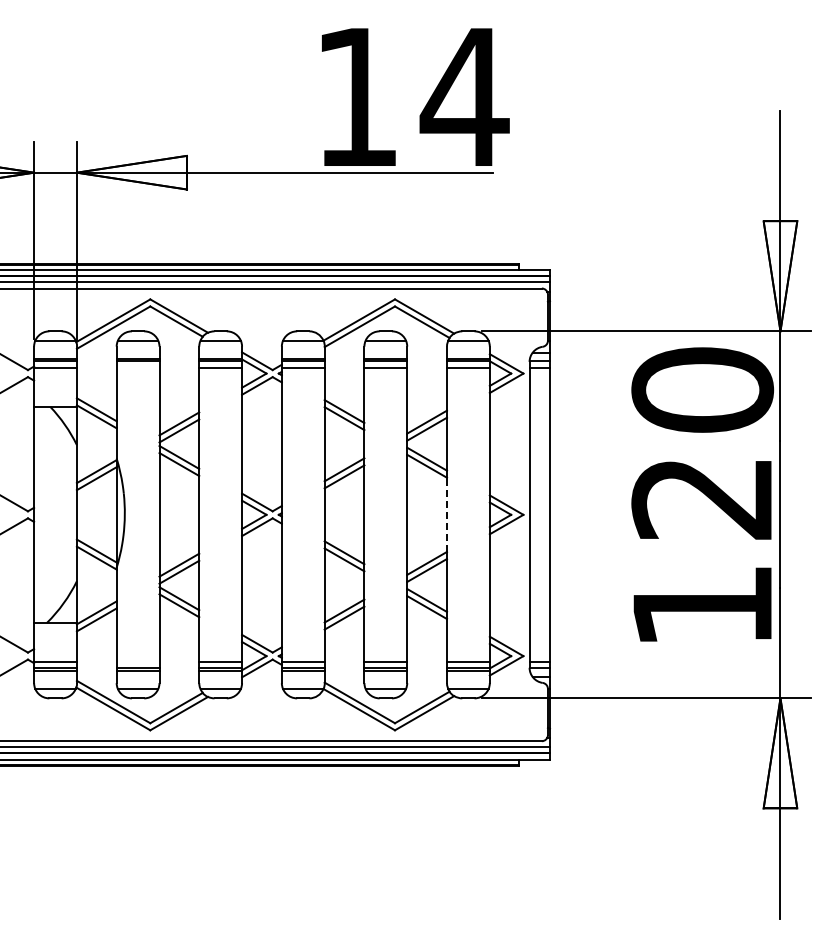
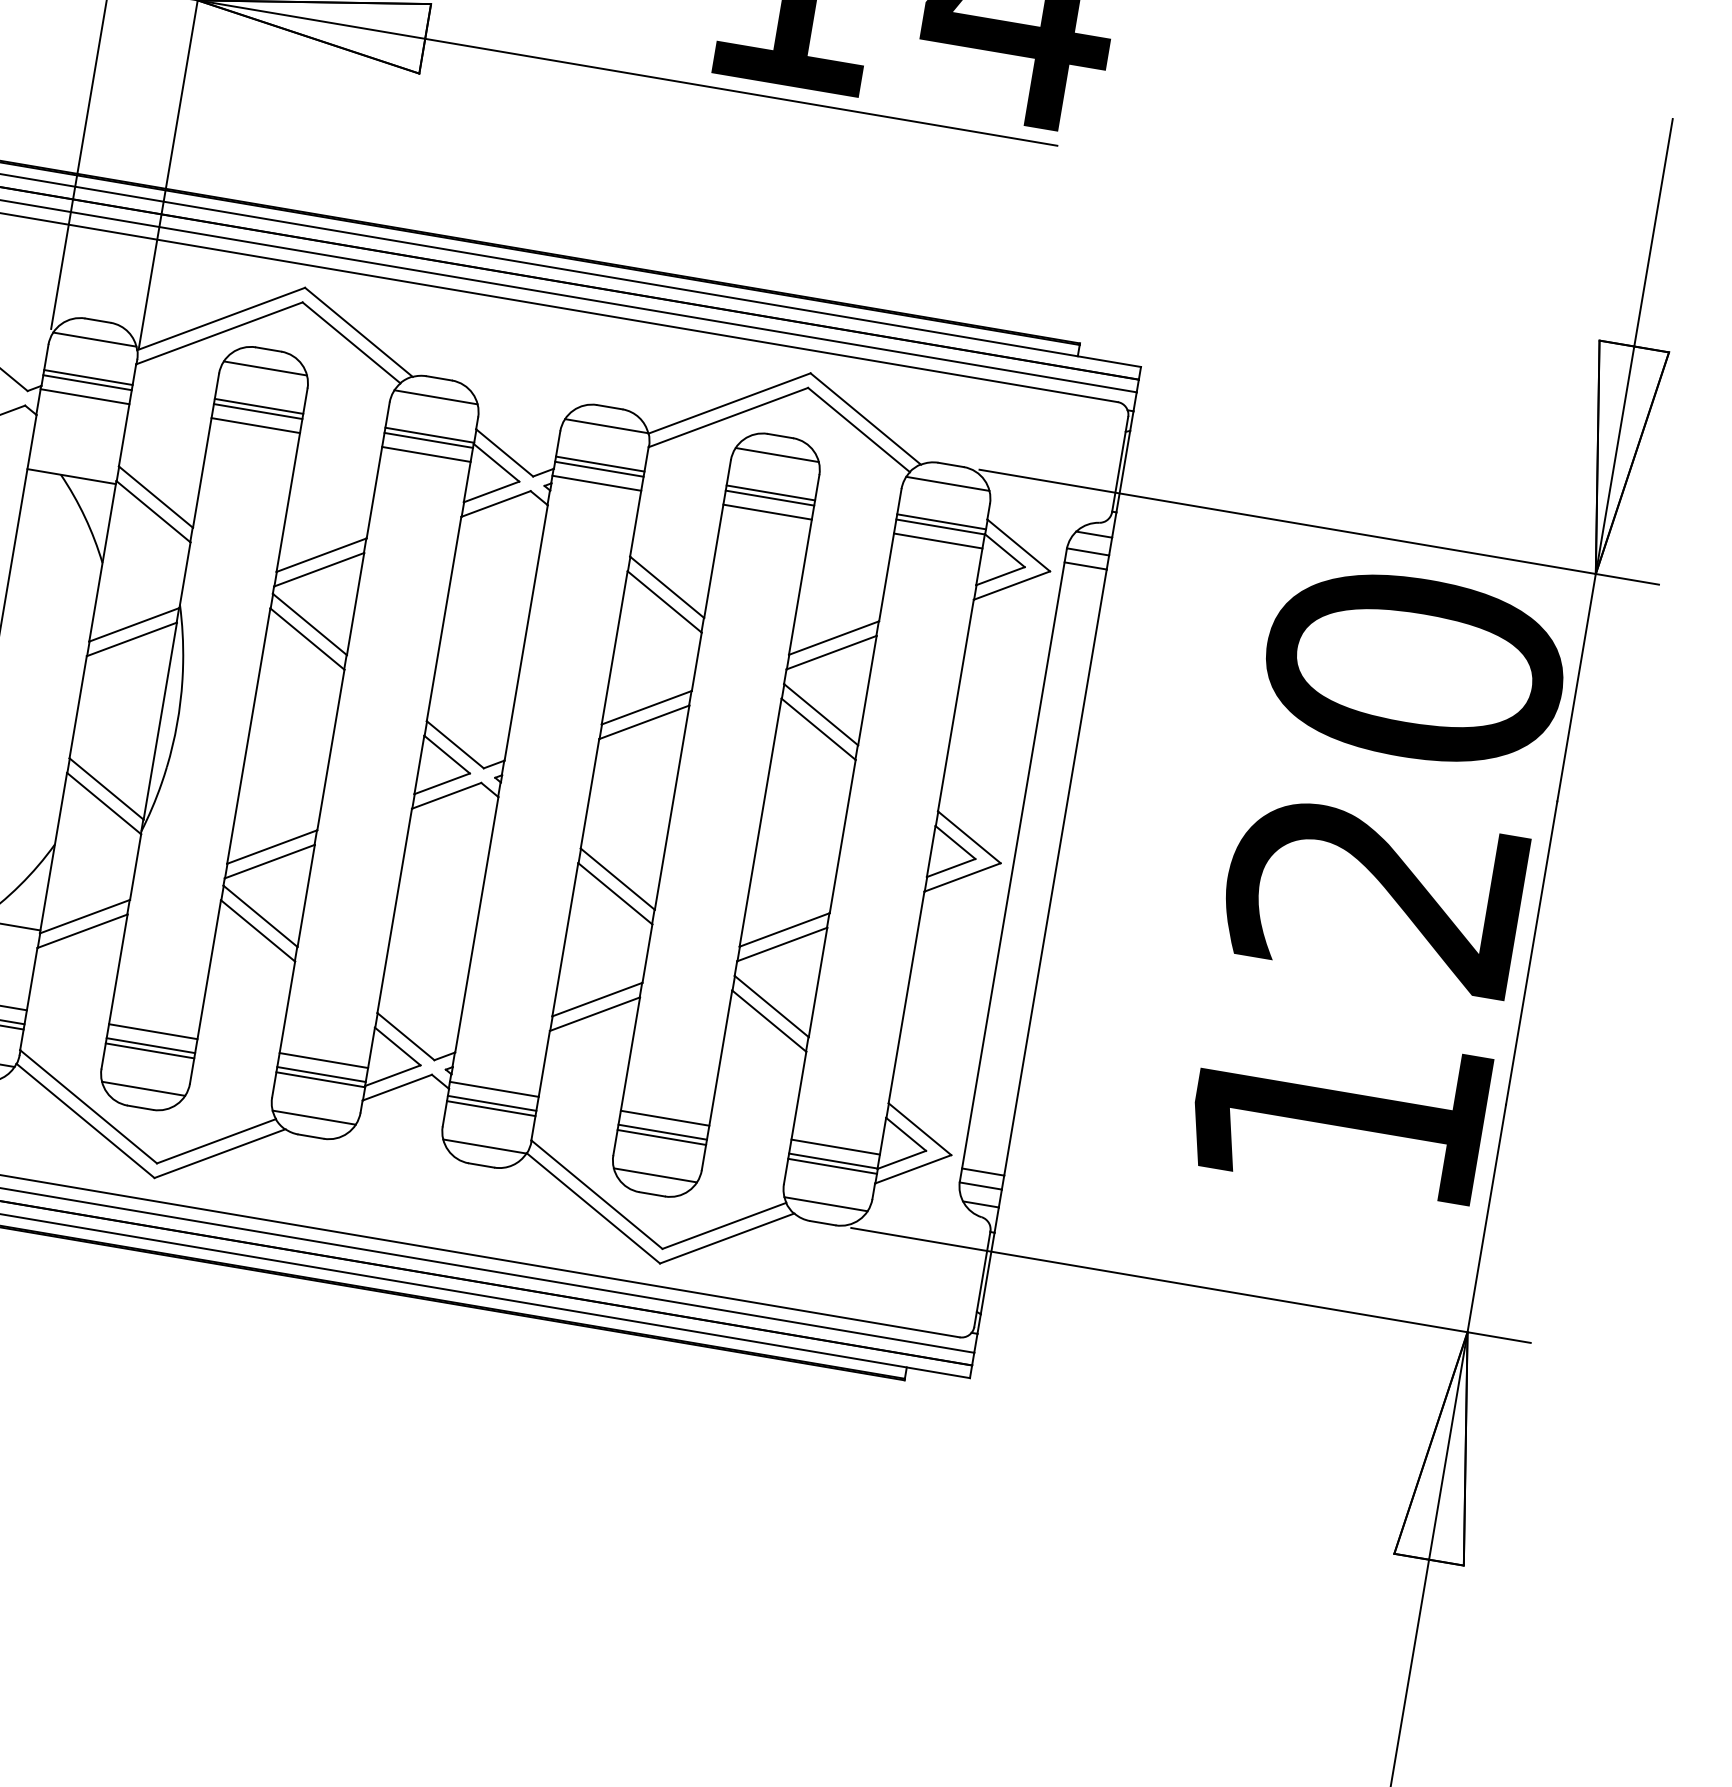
line: (137, 368) -> (254, 426), added
line: (447, 514) -> (843, 835), dashed -> solid
line: (137, 661) -> (152, 1031), added

